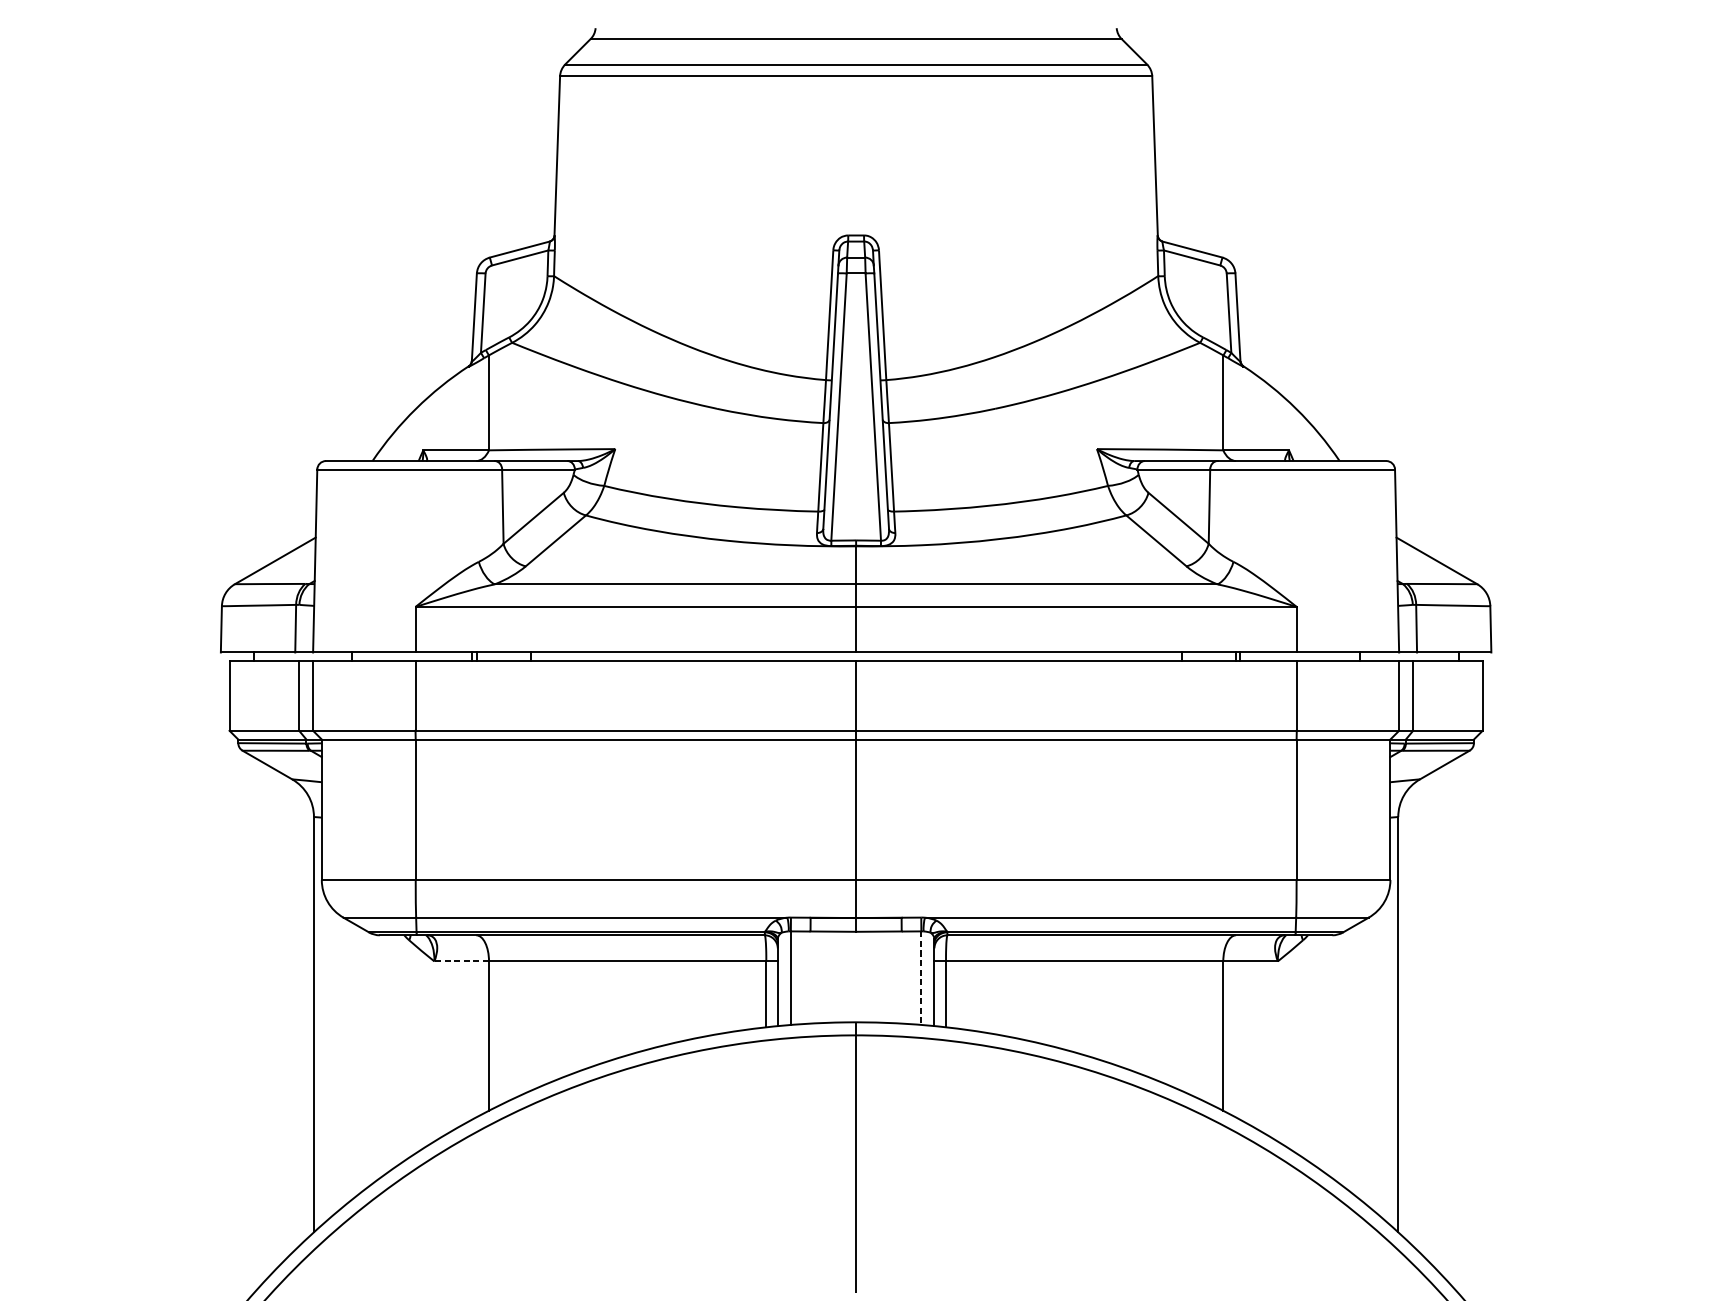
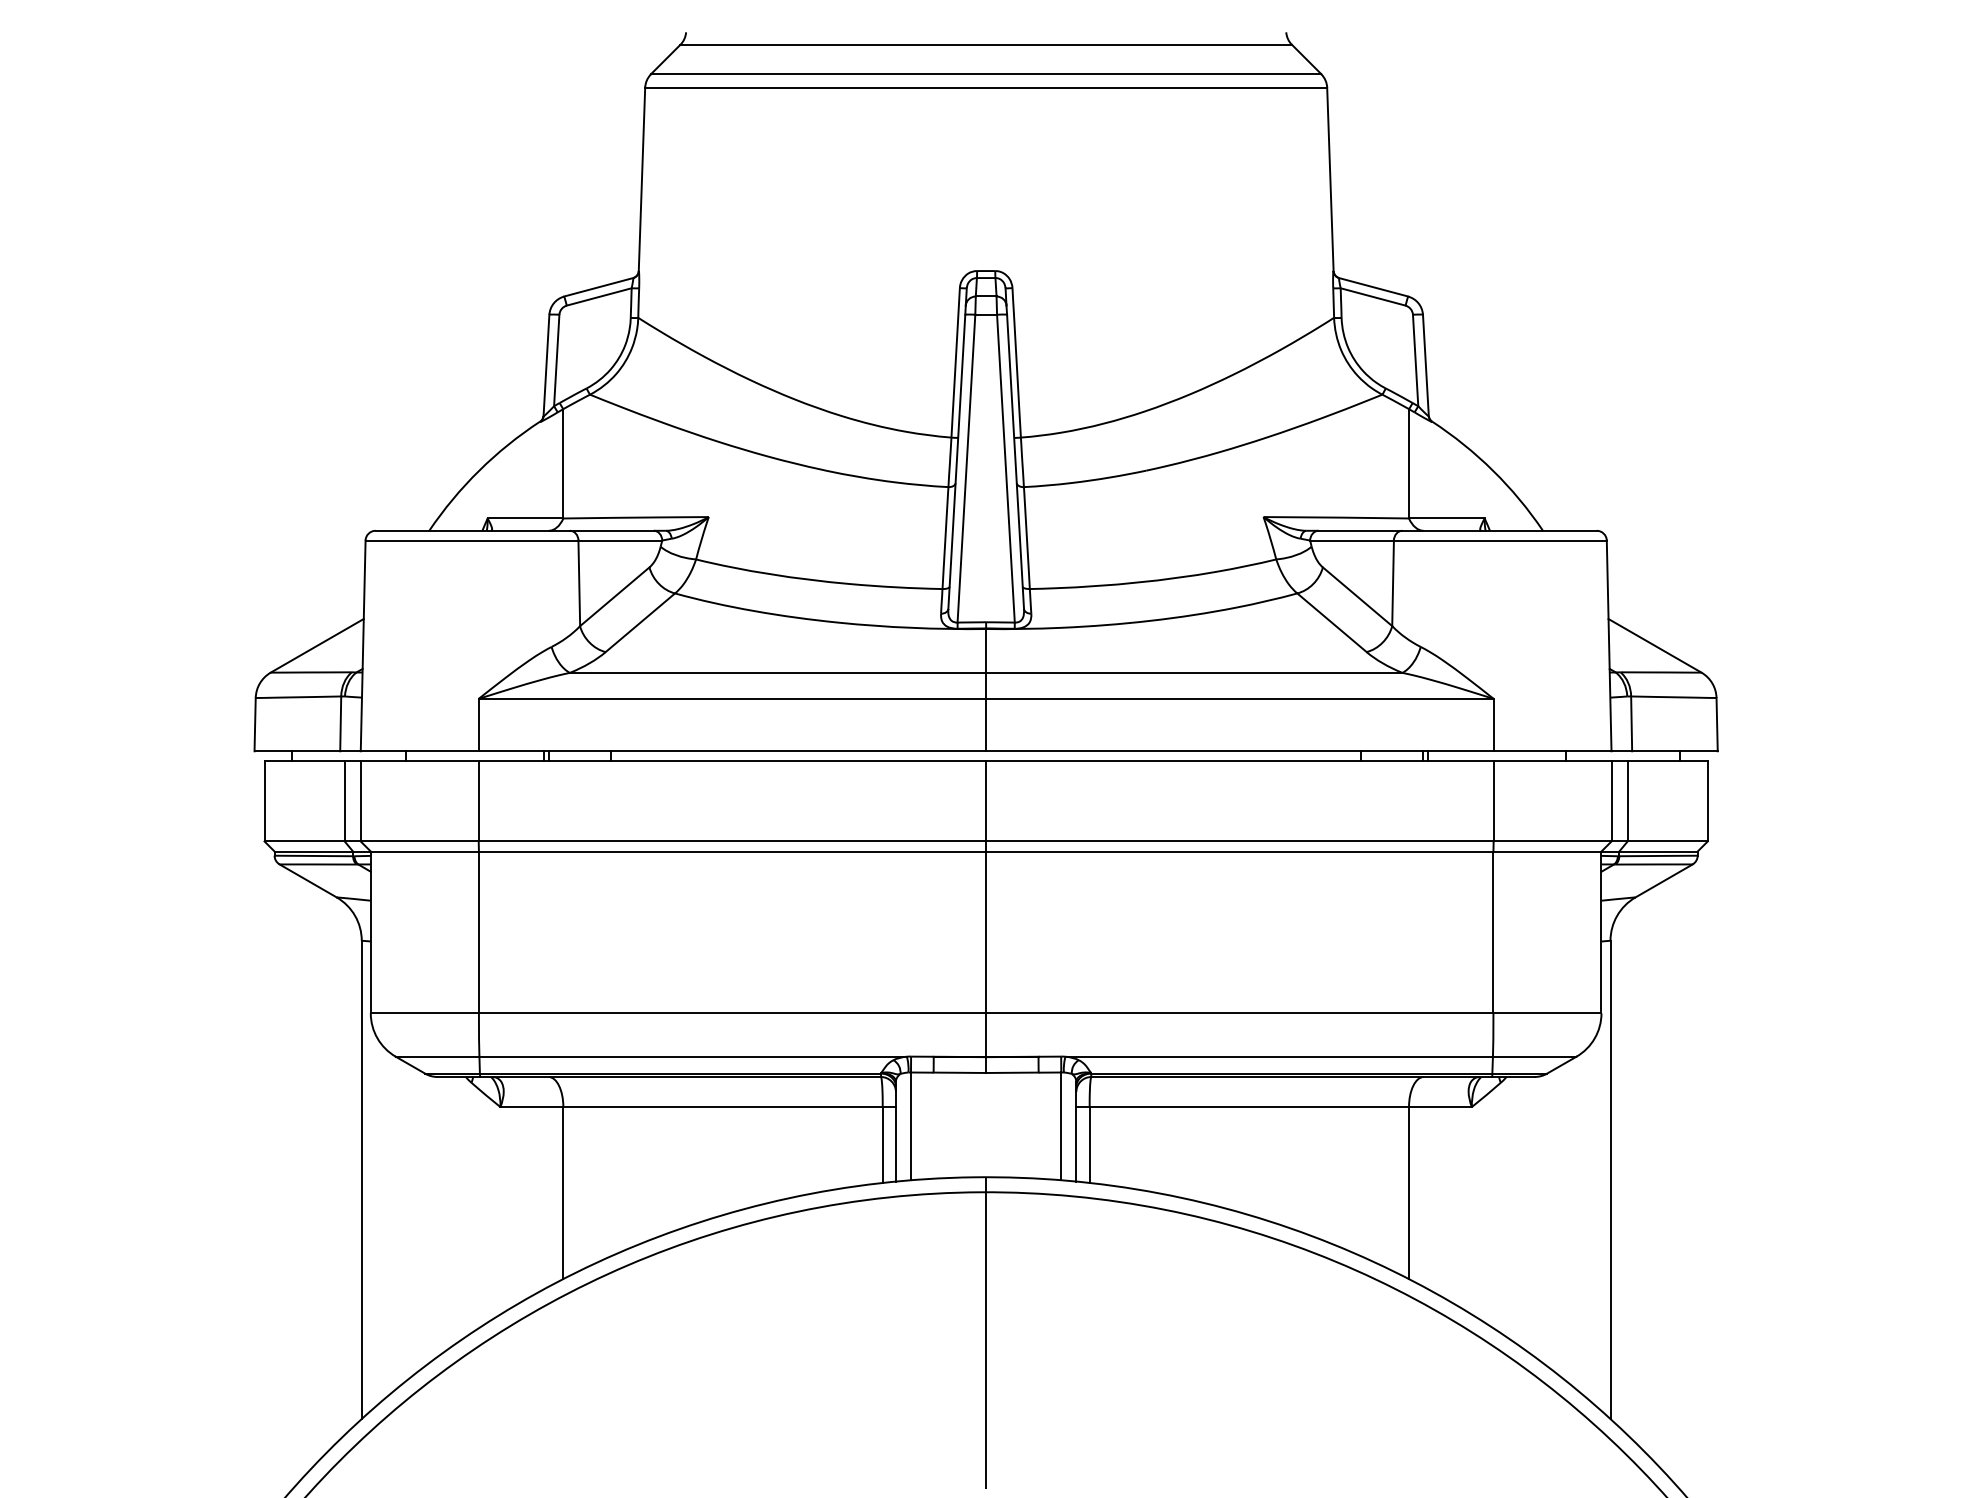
line: (461, 961) -> (531, 1107), dashed -> solid
line: (921, 978) -> (1061, 1126), dashed -> solid

